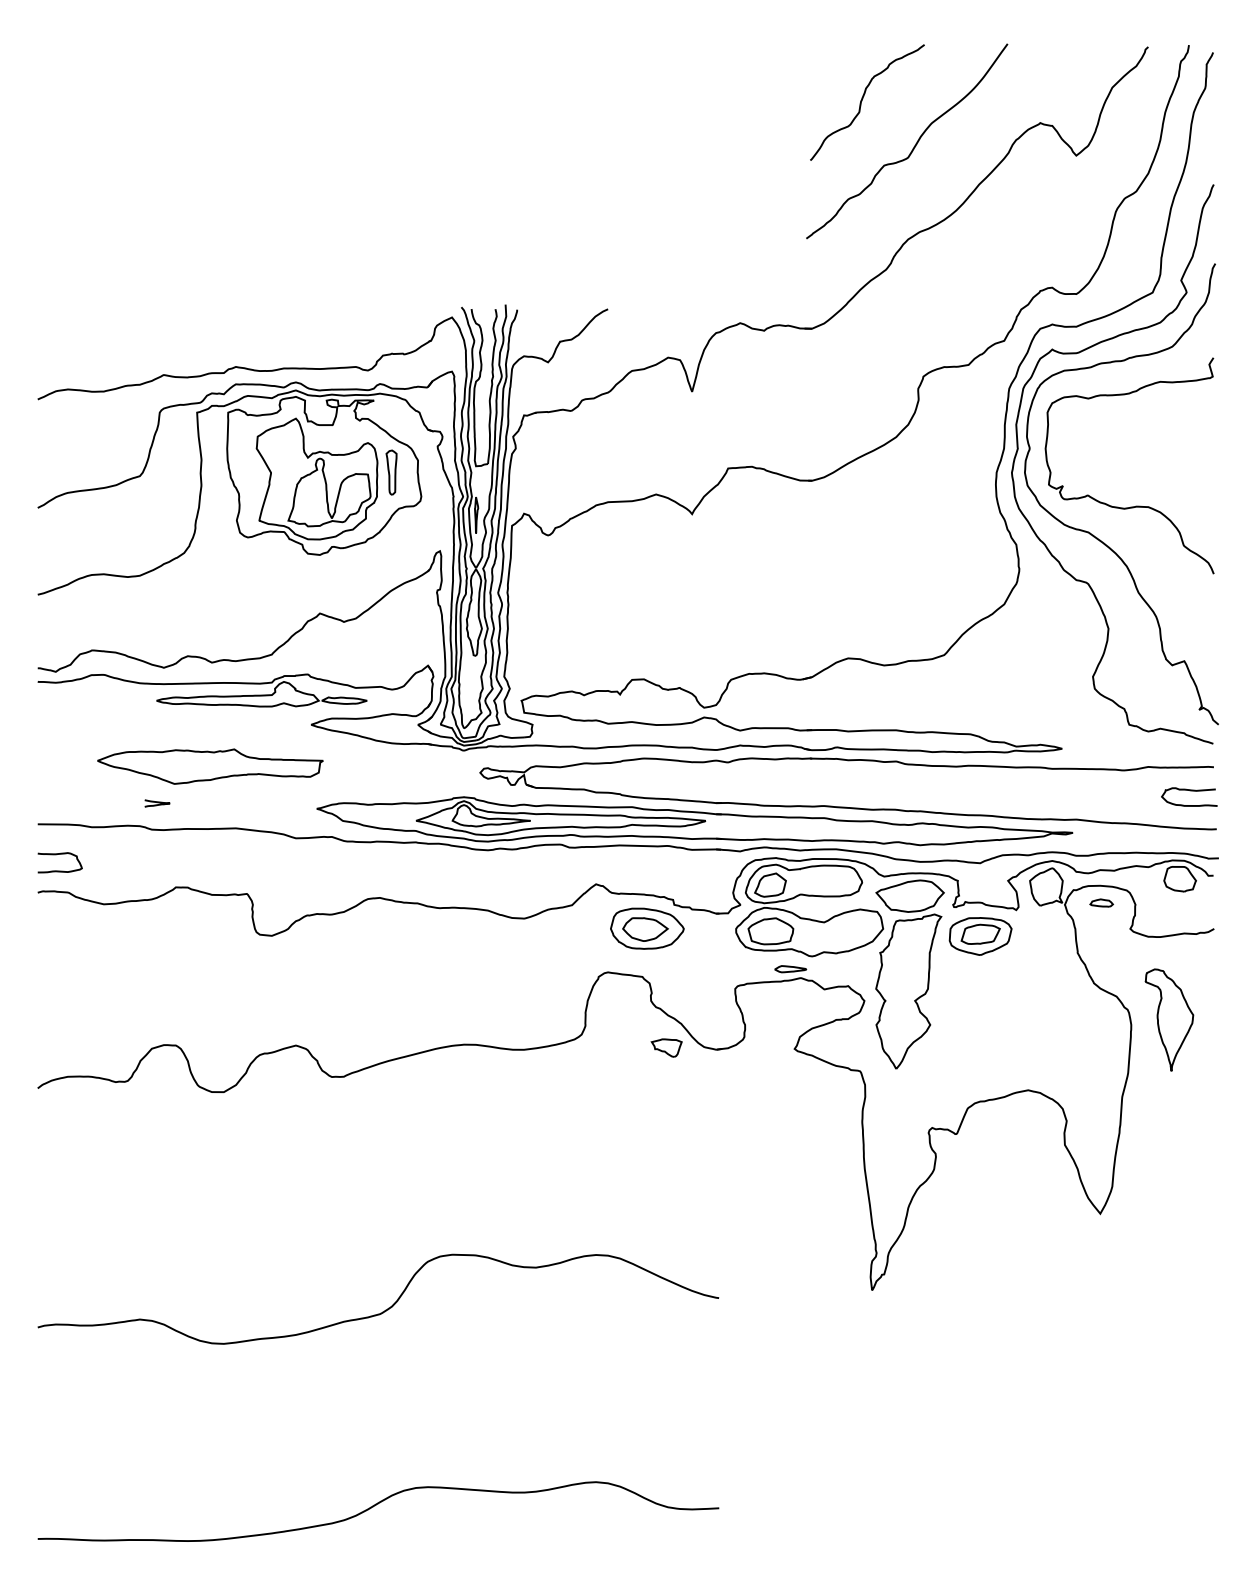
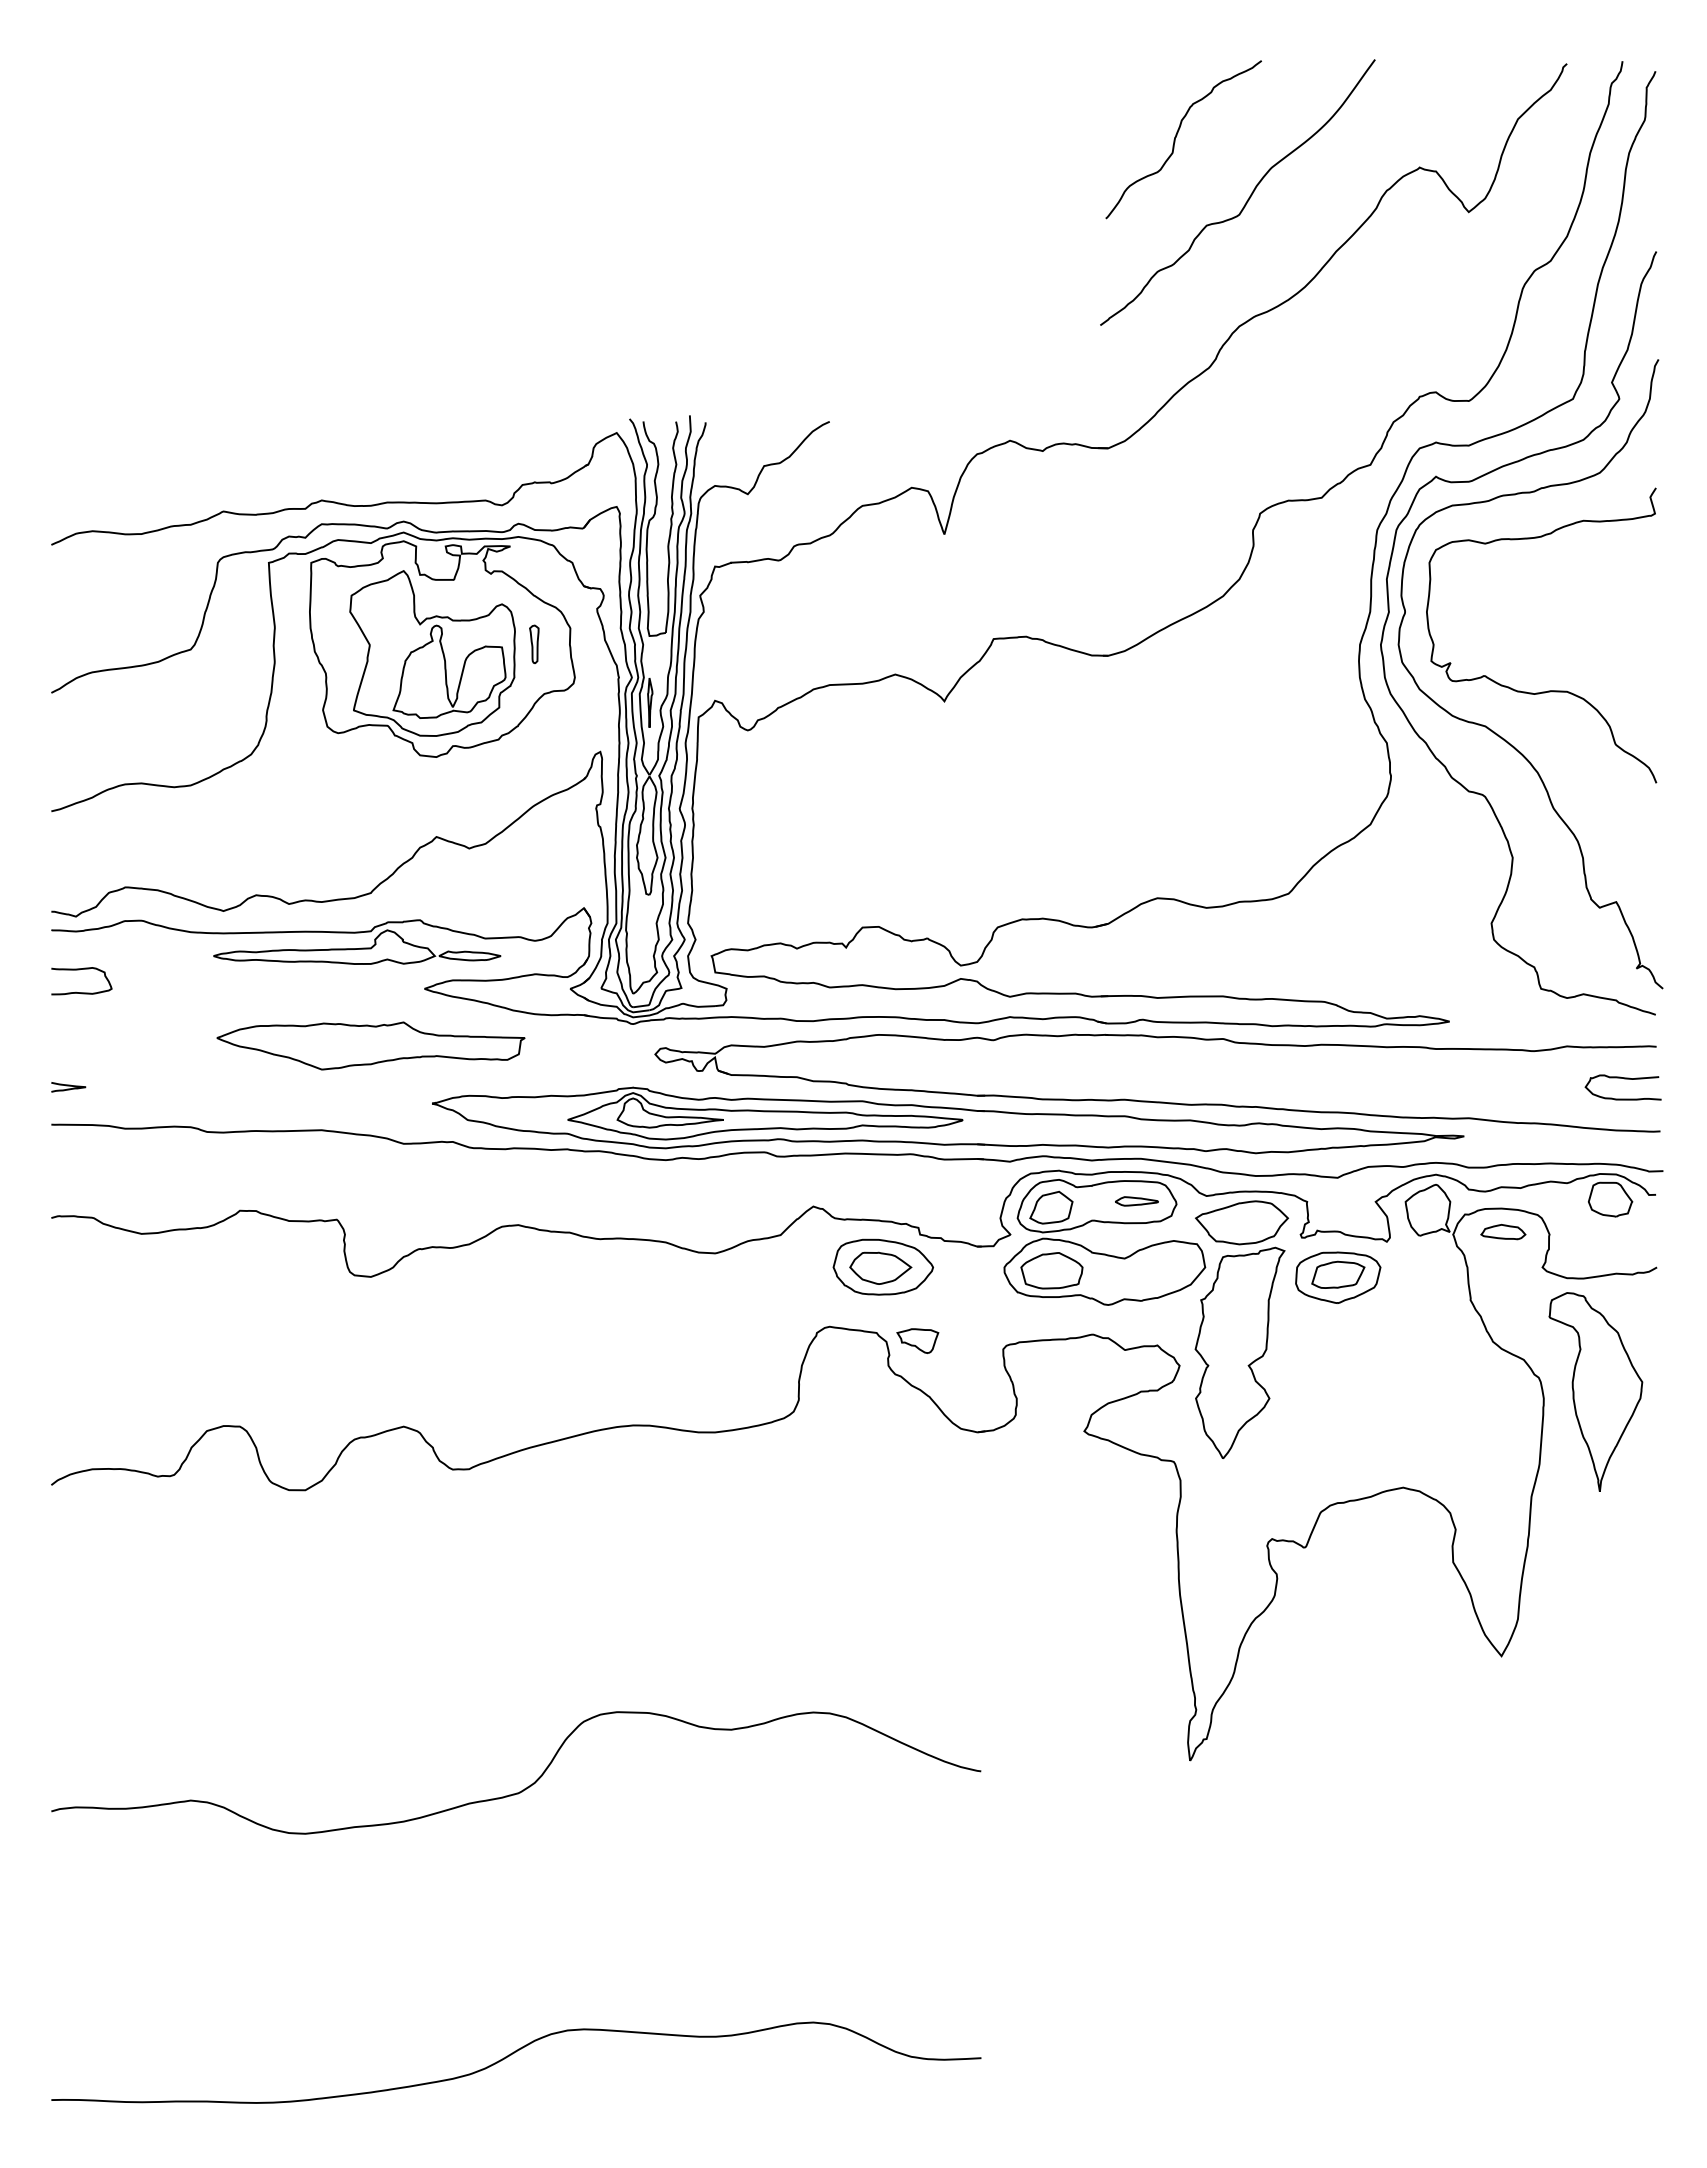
part: (391, 471) -> (534, 643), size x0.62
part: (210, 766) -> (370, 1045), moved
curve: (157, 802) -> (68, 1086), moved
curve: (59, 871) -> (81, 992), moved
part: (1101, 903) -> (1503, 1232), size x1.43
part: (790, 969) -> (1136, 1201), moved
part: (1169, 1019) -> (1595, 1391), size x1.43
part: (666, 1047) -> (917, 1340), moved

